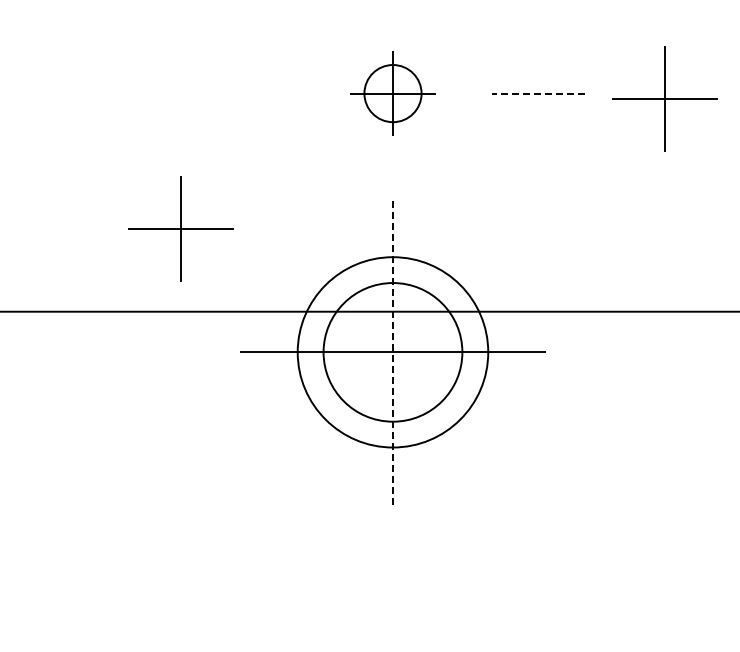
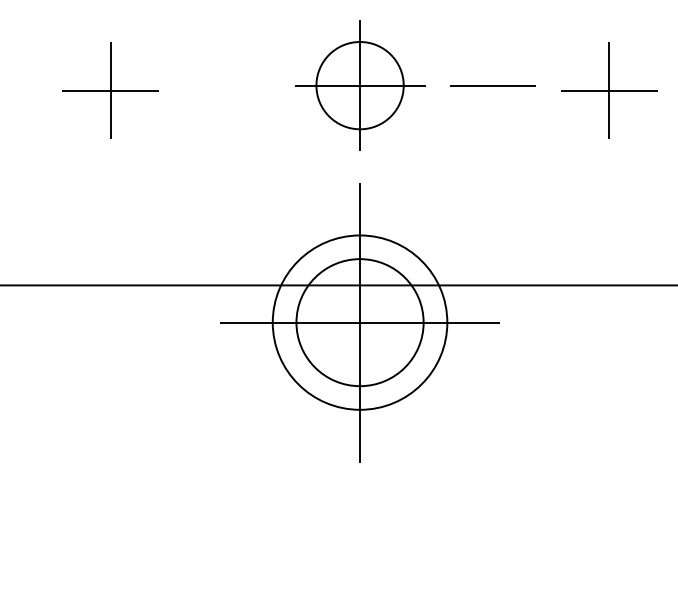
part: (392, 93) -> (359, 85), size x1.67
line: (538, 93) -> (493, 85), dashed -> solid
part: (180, 228) -> (110, 90), moved
line: (392, 352) -> (359, 322), dashed -> solid

